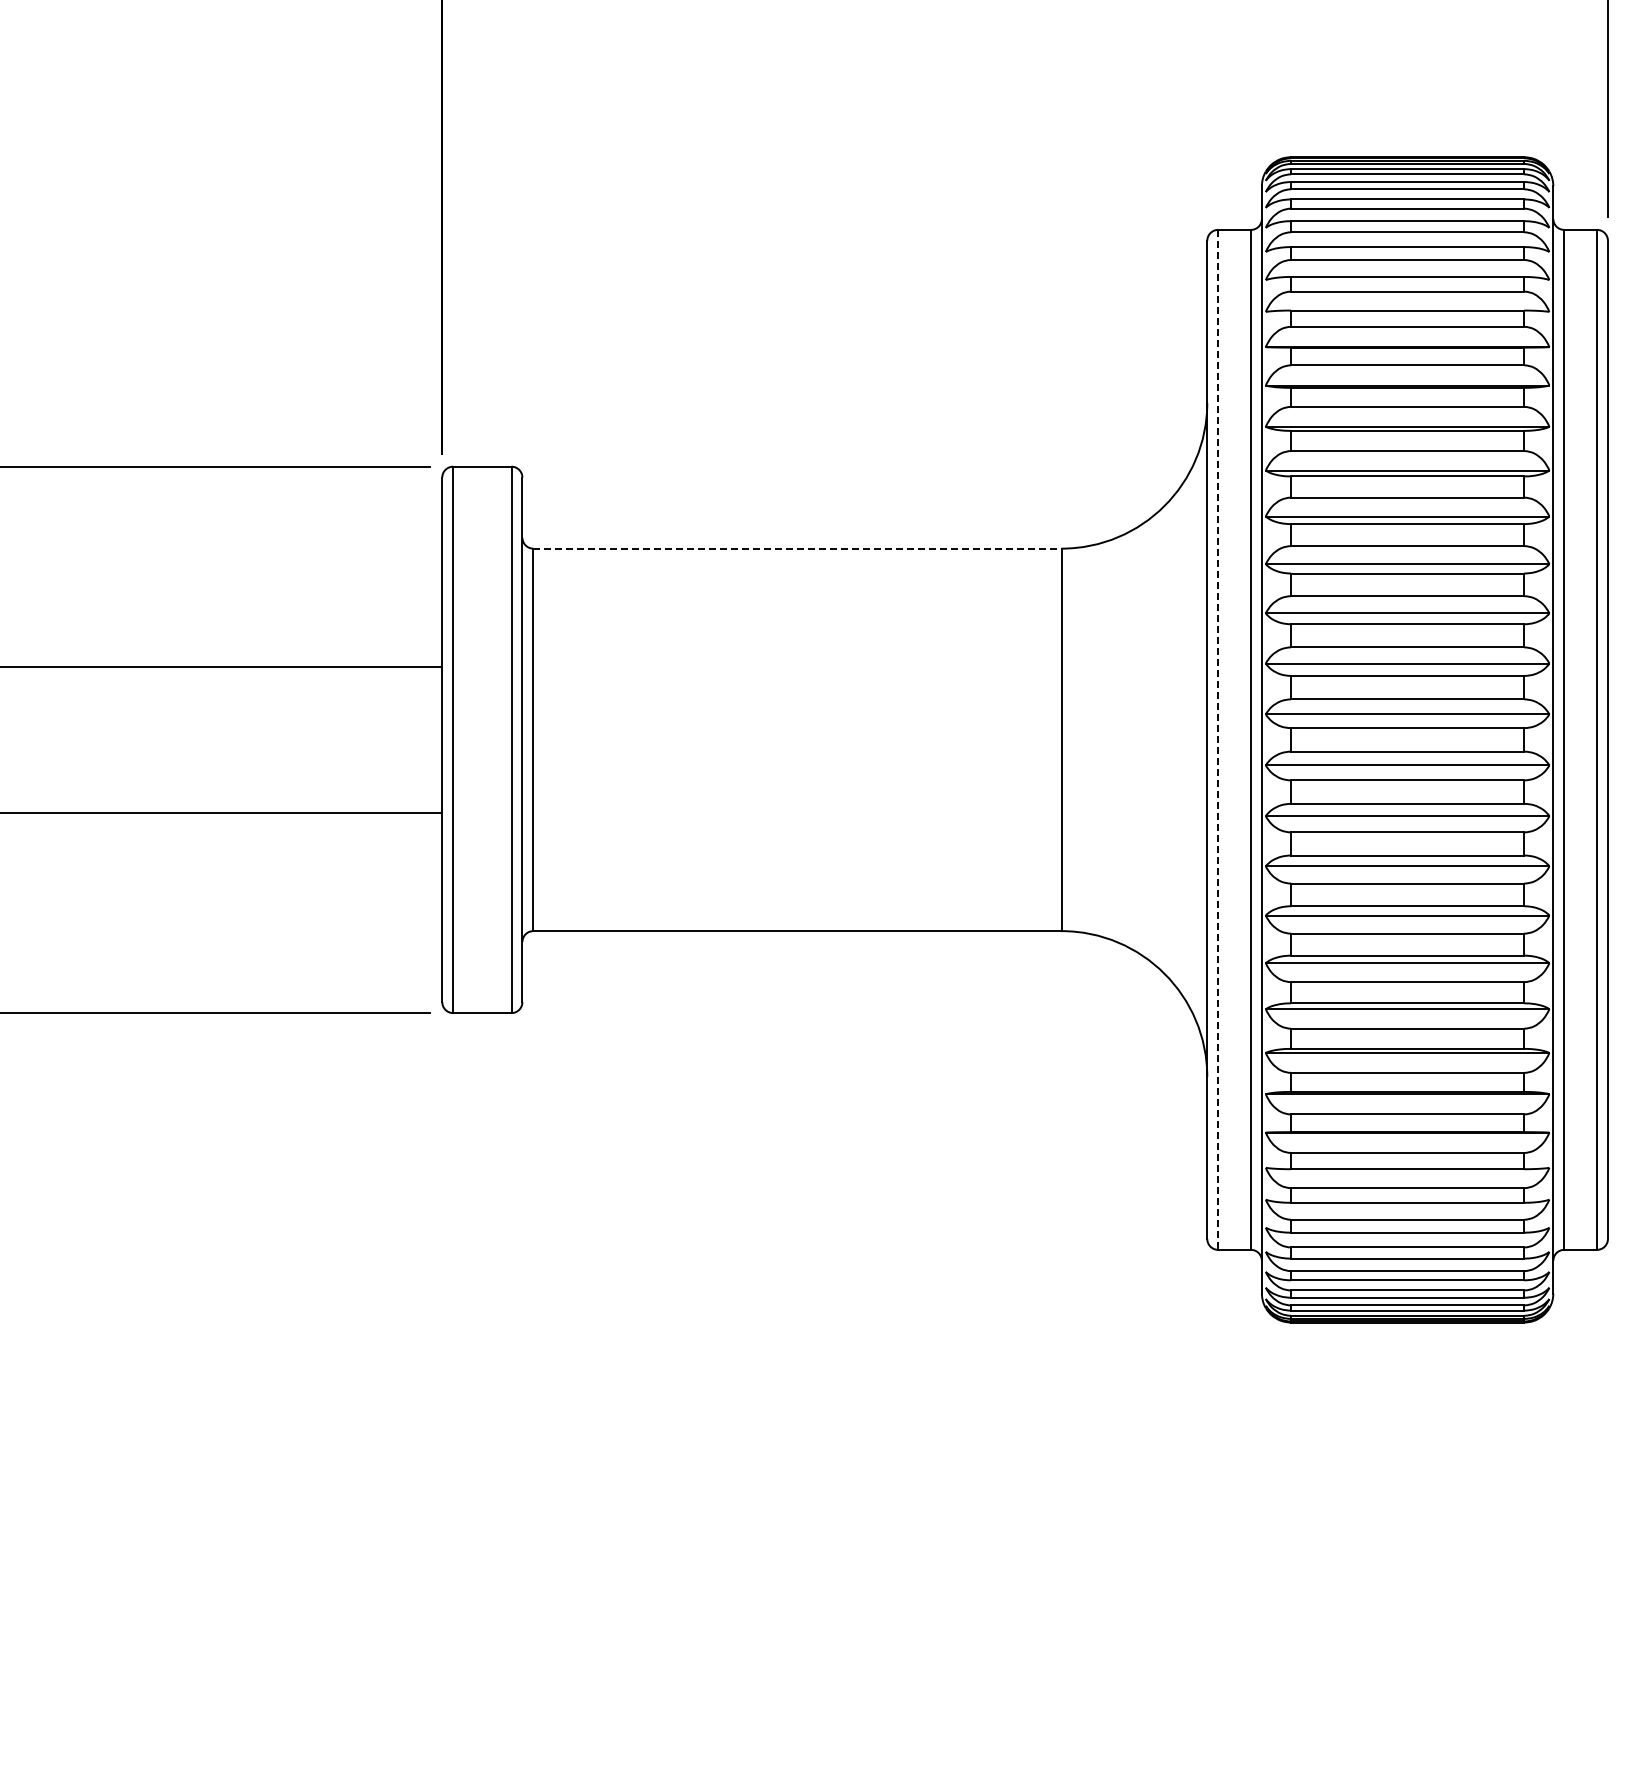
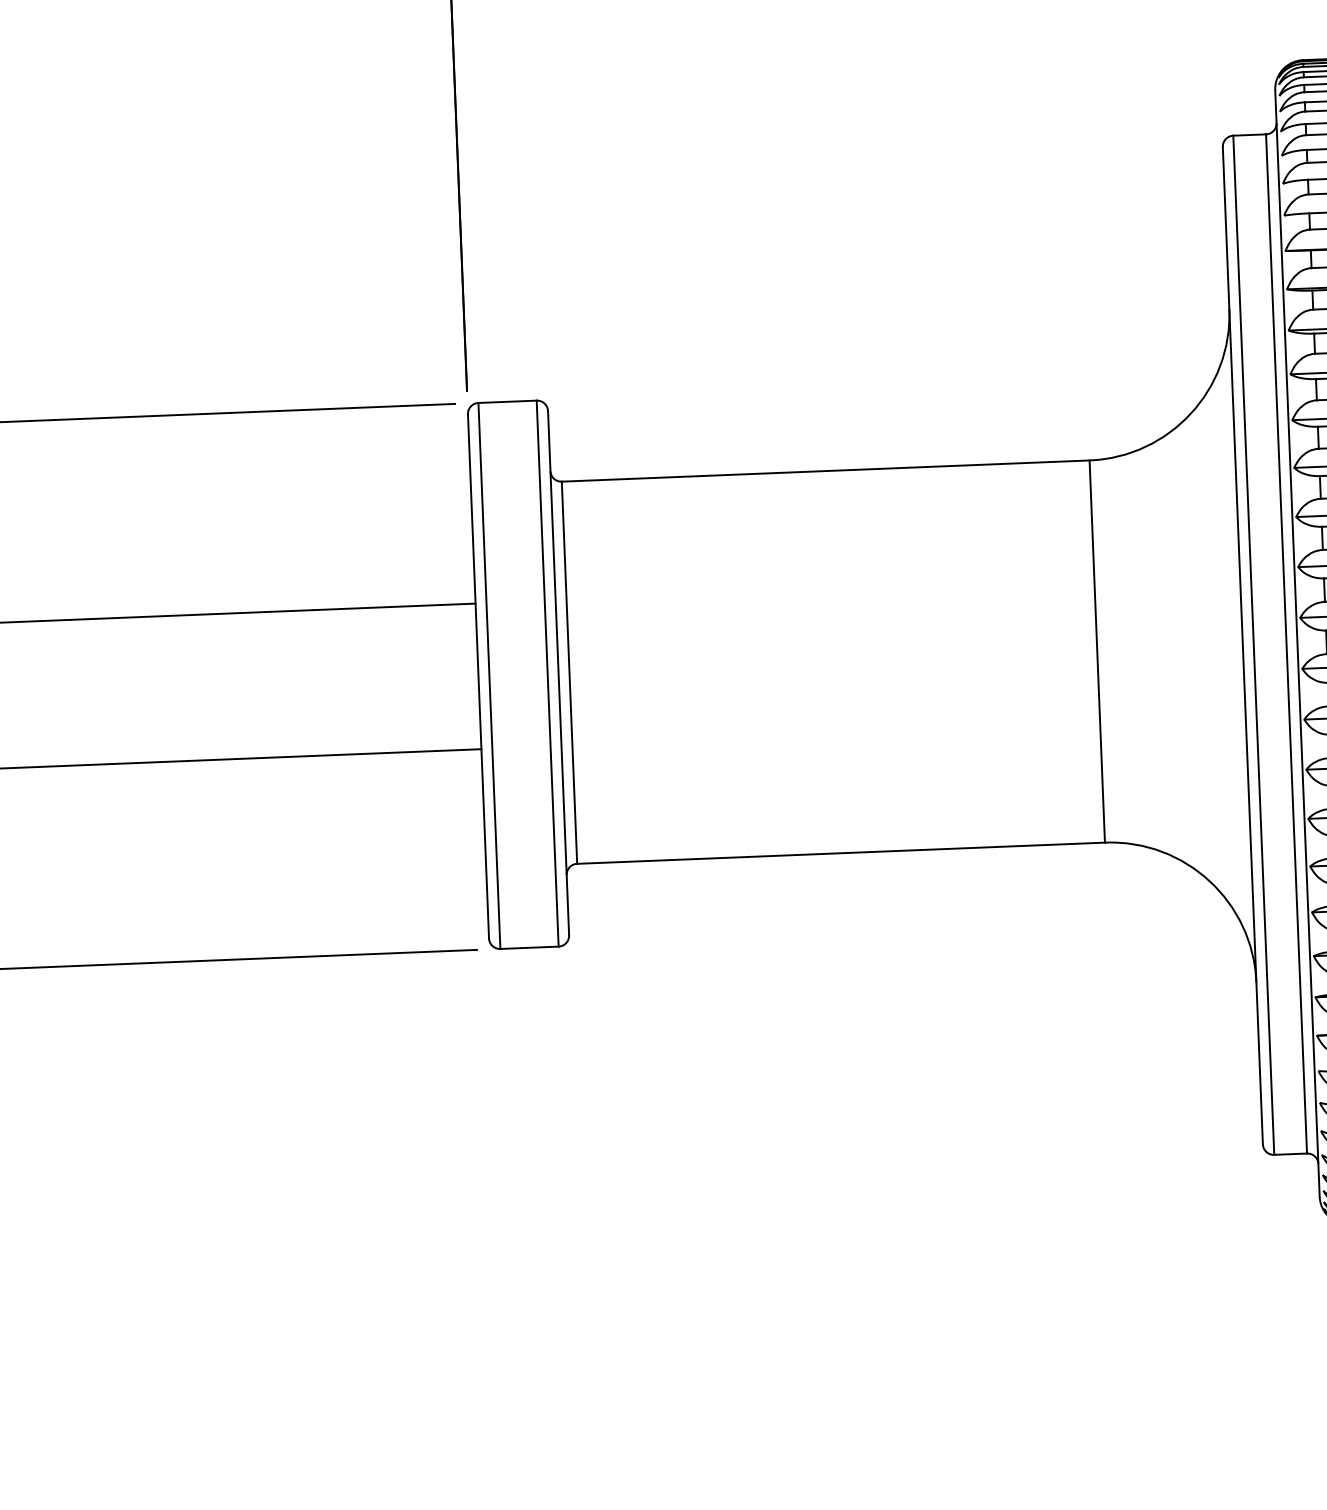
line: (797, 548) -> (825, 470), dashed -> solid
line: (1218, 739) -> (1254, 644), dashed -> solid

